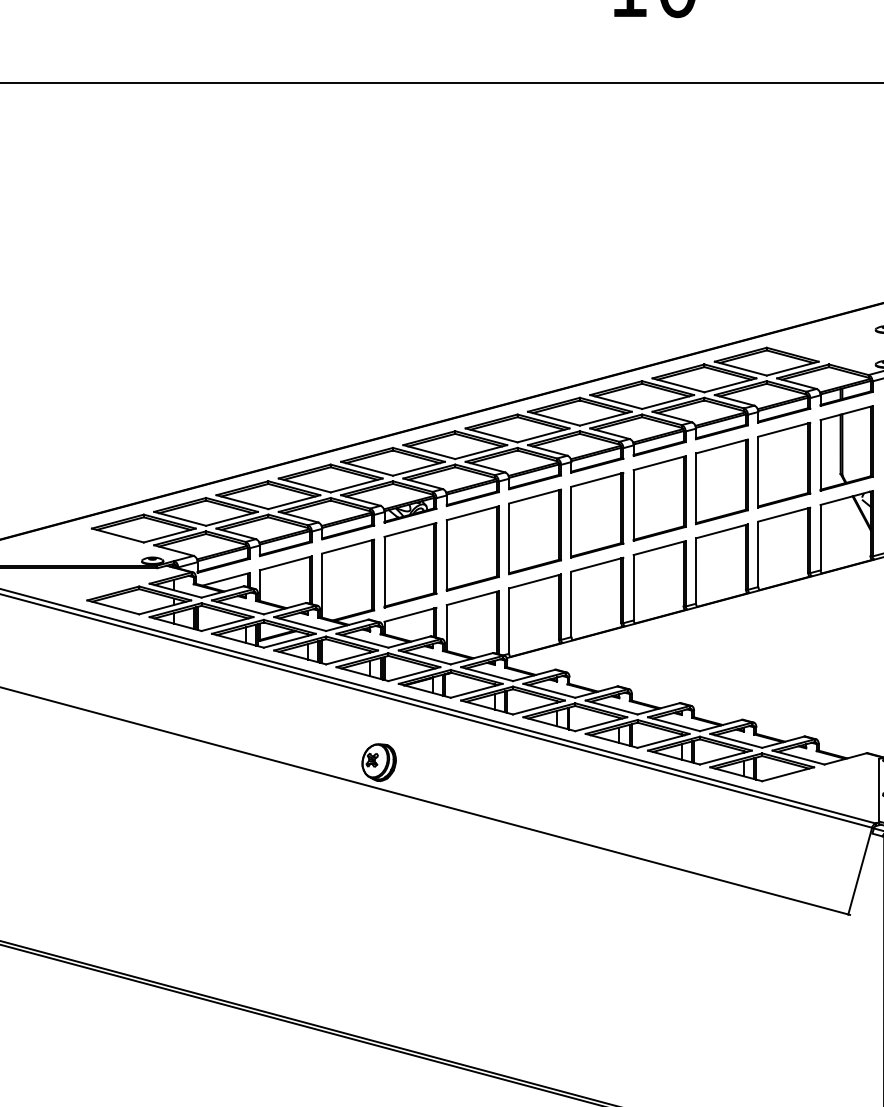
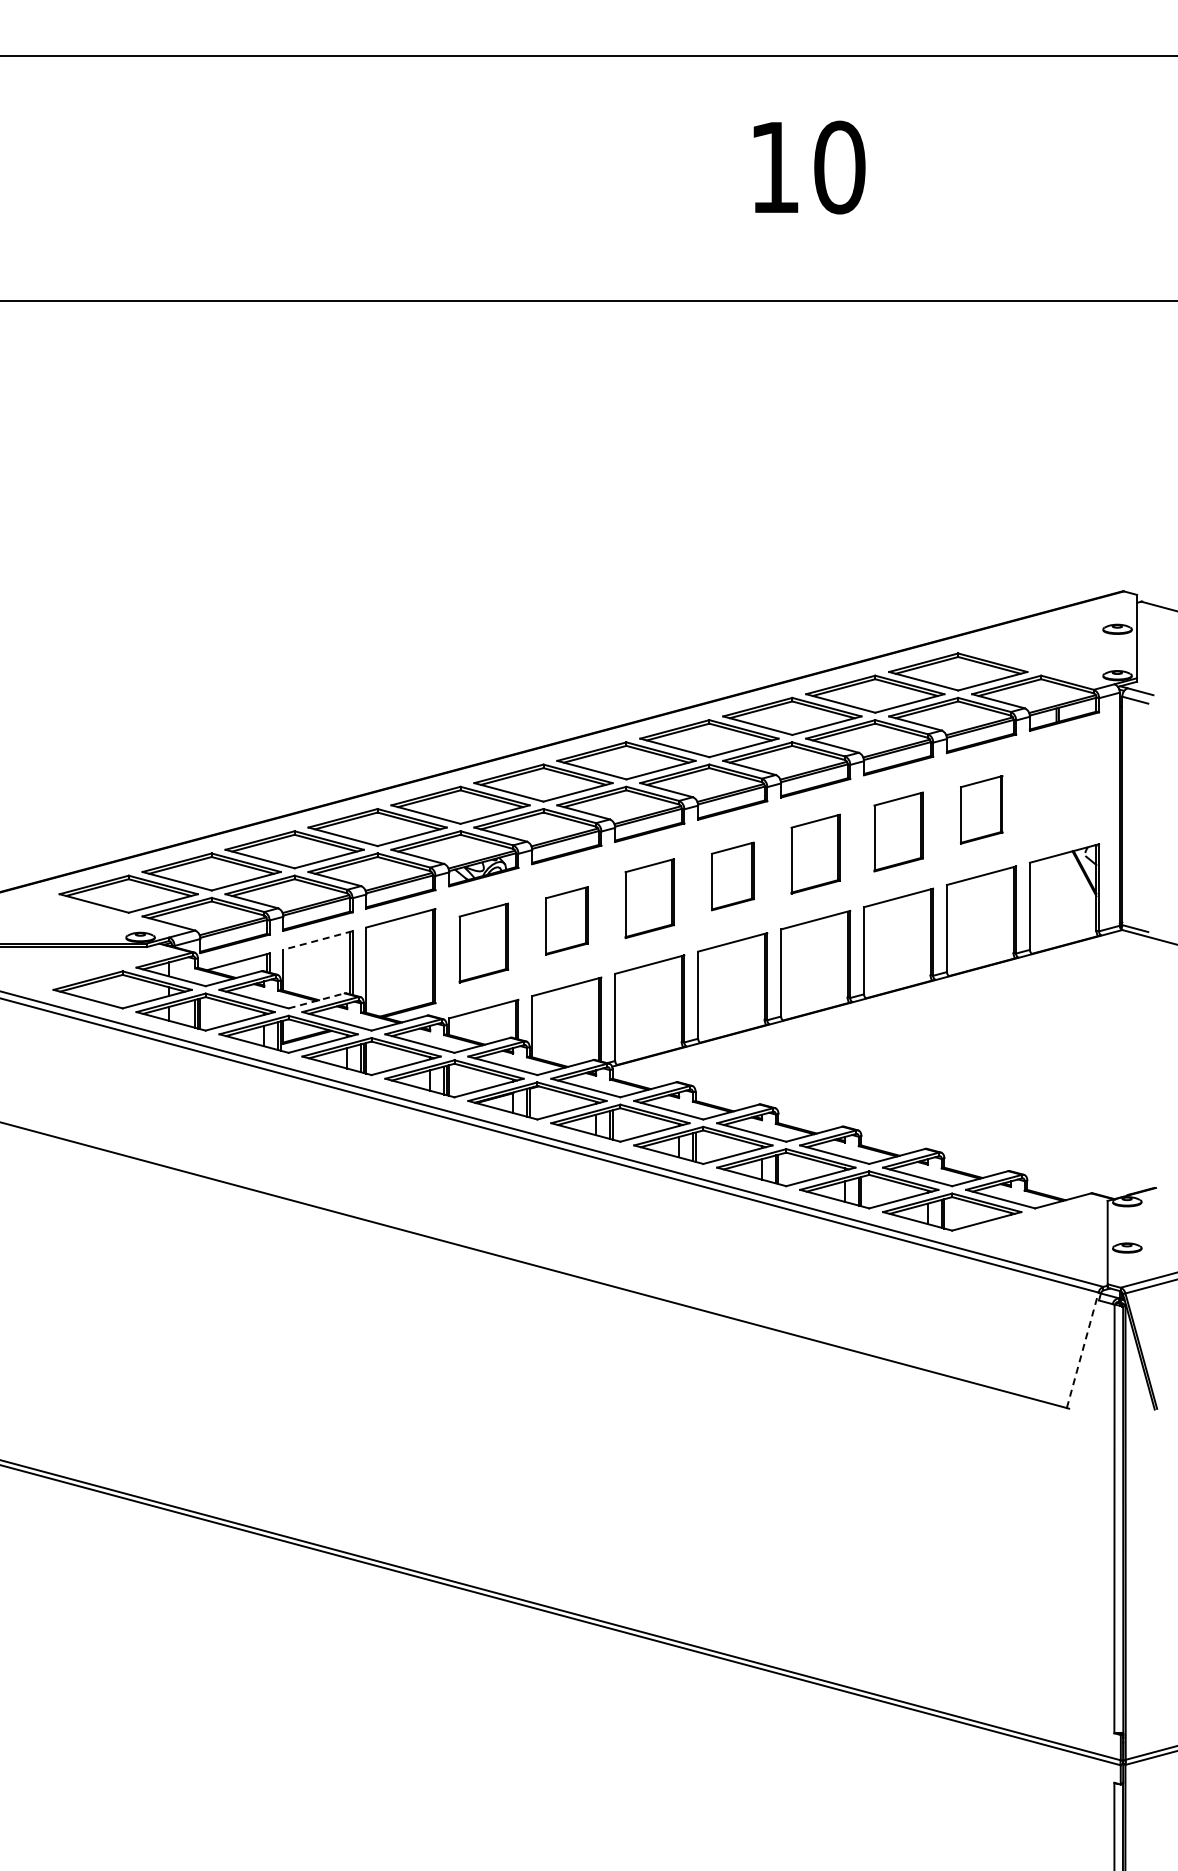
part: (846, 448) -> (1064, 787), removed
part: (784, 464) -> (981, 809), size x0.6
part: (721, 481) -> (898, 831), size x0.7
part: (659, 498) -> (815, 853), size x0.7
part: (597, 515) -> (732, 876), size x0.6
part: (534, 531) -> (649, 898), size x0.7
part: (472, 548) -> (566, 920), size x0.6
line: (285, 563) -> (317, 940), solid -> dashed
part: (410, 564) -> (483, 942), size x0.7
line: (285, 608) -> (317, 1000), solid -> dashed
part: (379, 762) -> (442, 1205), removed
line: (860, 871) -> (1082, 1350), solid -> dashed

